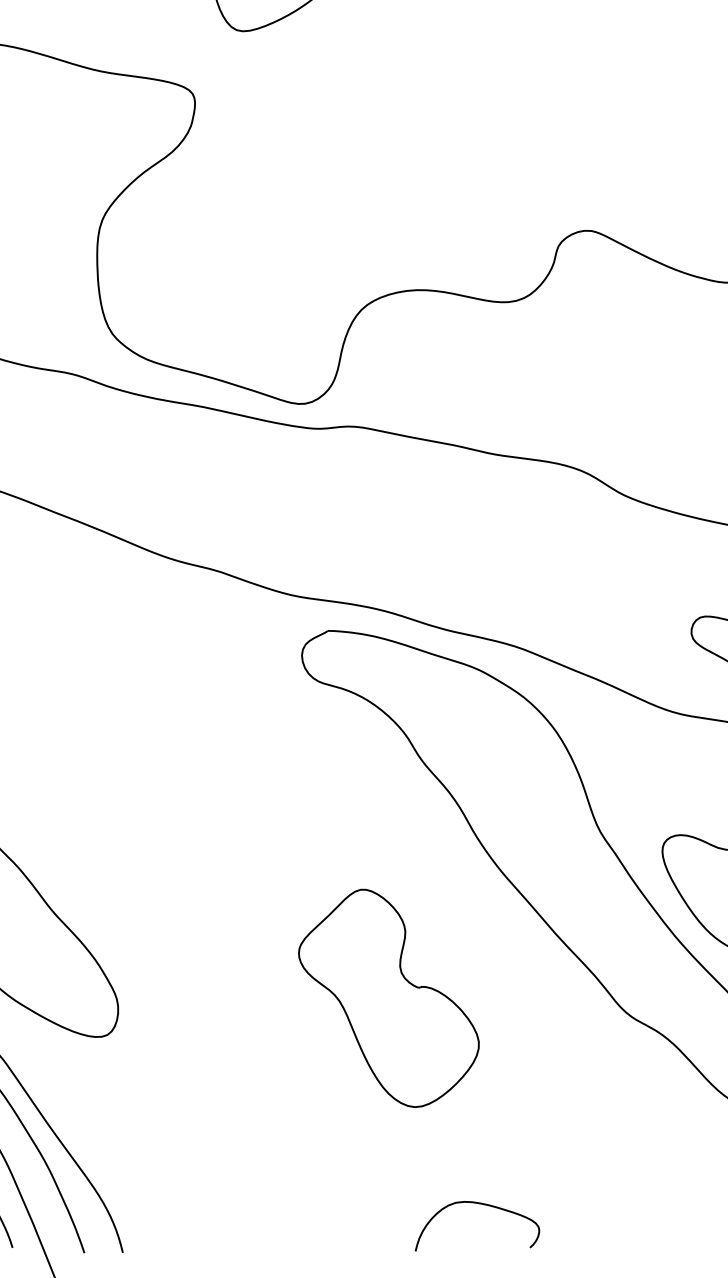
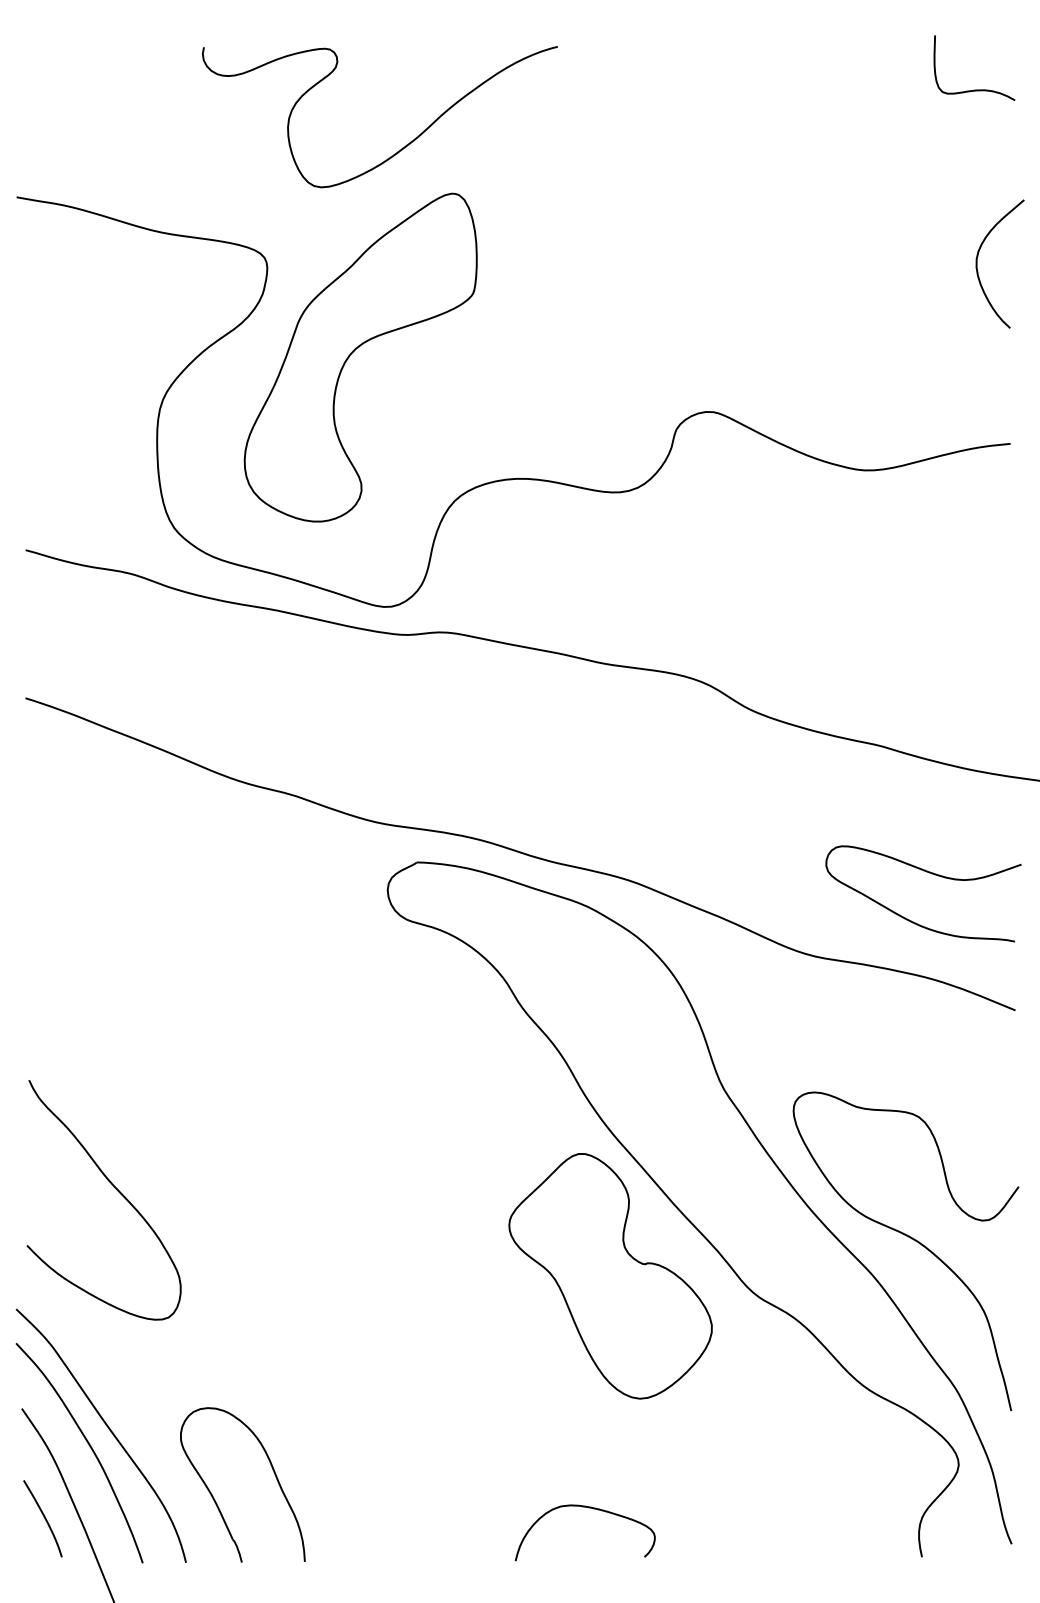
part: (272, 177) -> (354, 351), added
part: (388, 998) -> (610, 1276), moved
part: (149, 1198) -> (216, 1501), added

